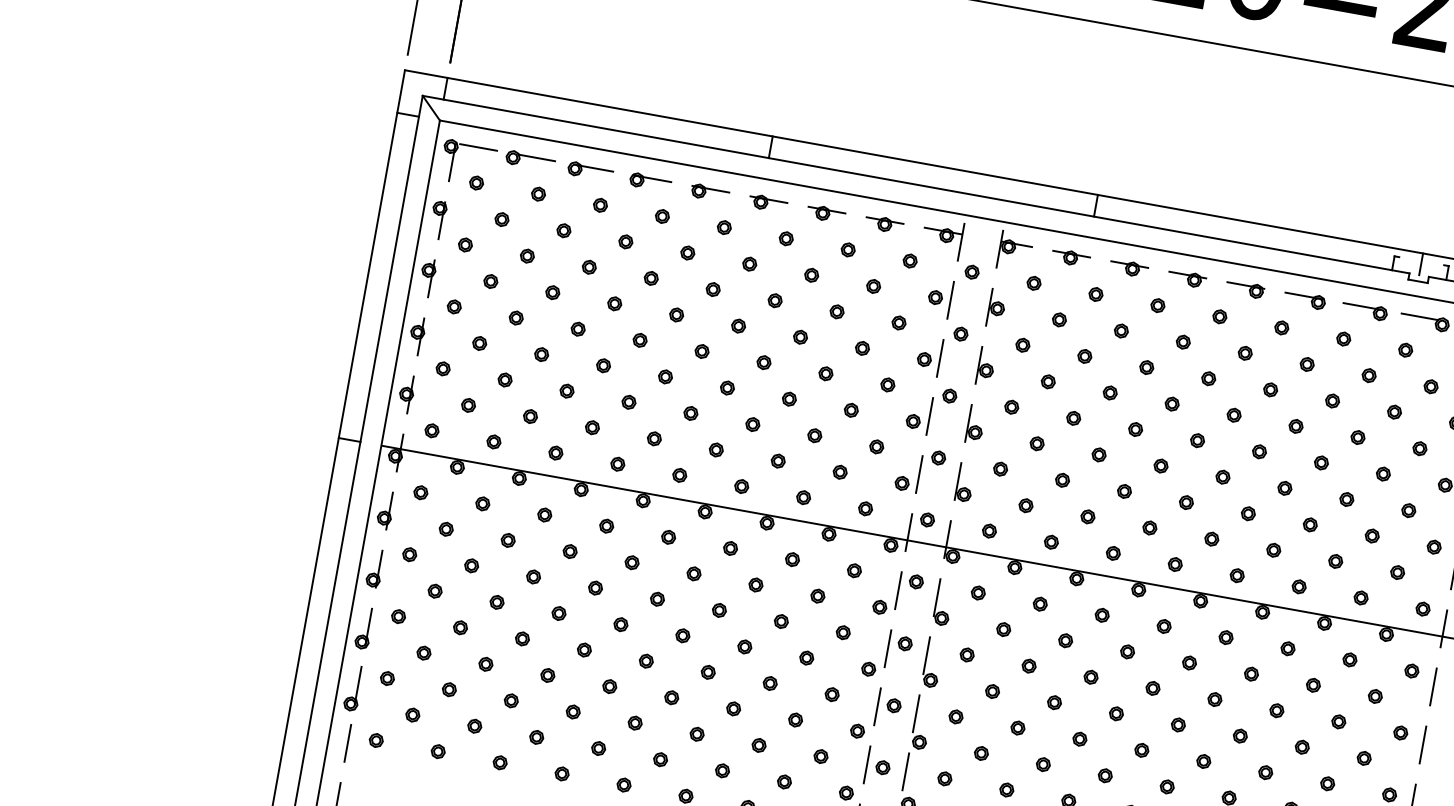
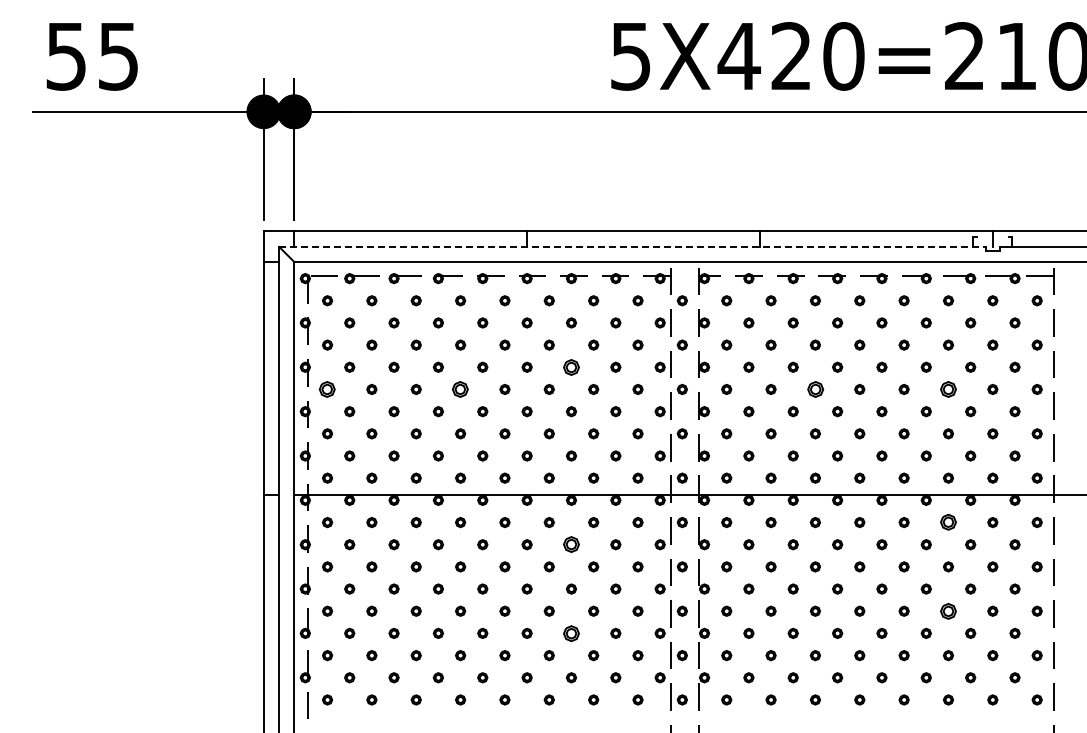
line: (917, 185) -> (633, 247), solid -> dashed
part: (454, 306) -> (327, 389), size x1.6
part: (800, 336) -> (571, 366), size x1.6
part: (639, 340) -> (460, 389), size x1.6
part: (1134, 429) -> (814, 389), size x1.6
part: (1321, 462) -> (948, 389), size x1.6
part: (756, 584) -> (571, 544), size x1.6
part: (1288, 648) -> (948, 522), size x1.6
part: (733, 707) -> (571, 632), size x1.6
part: (1265, 771) -> (948, 610), size x1.6

